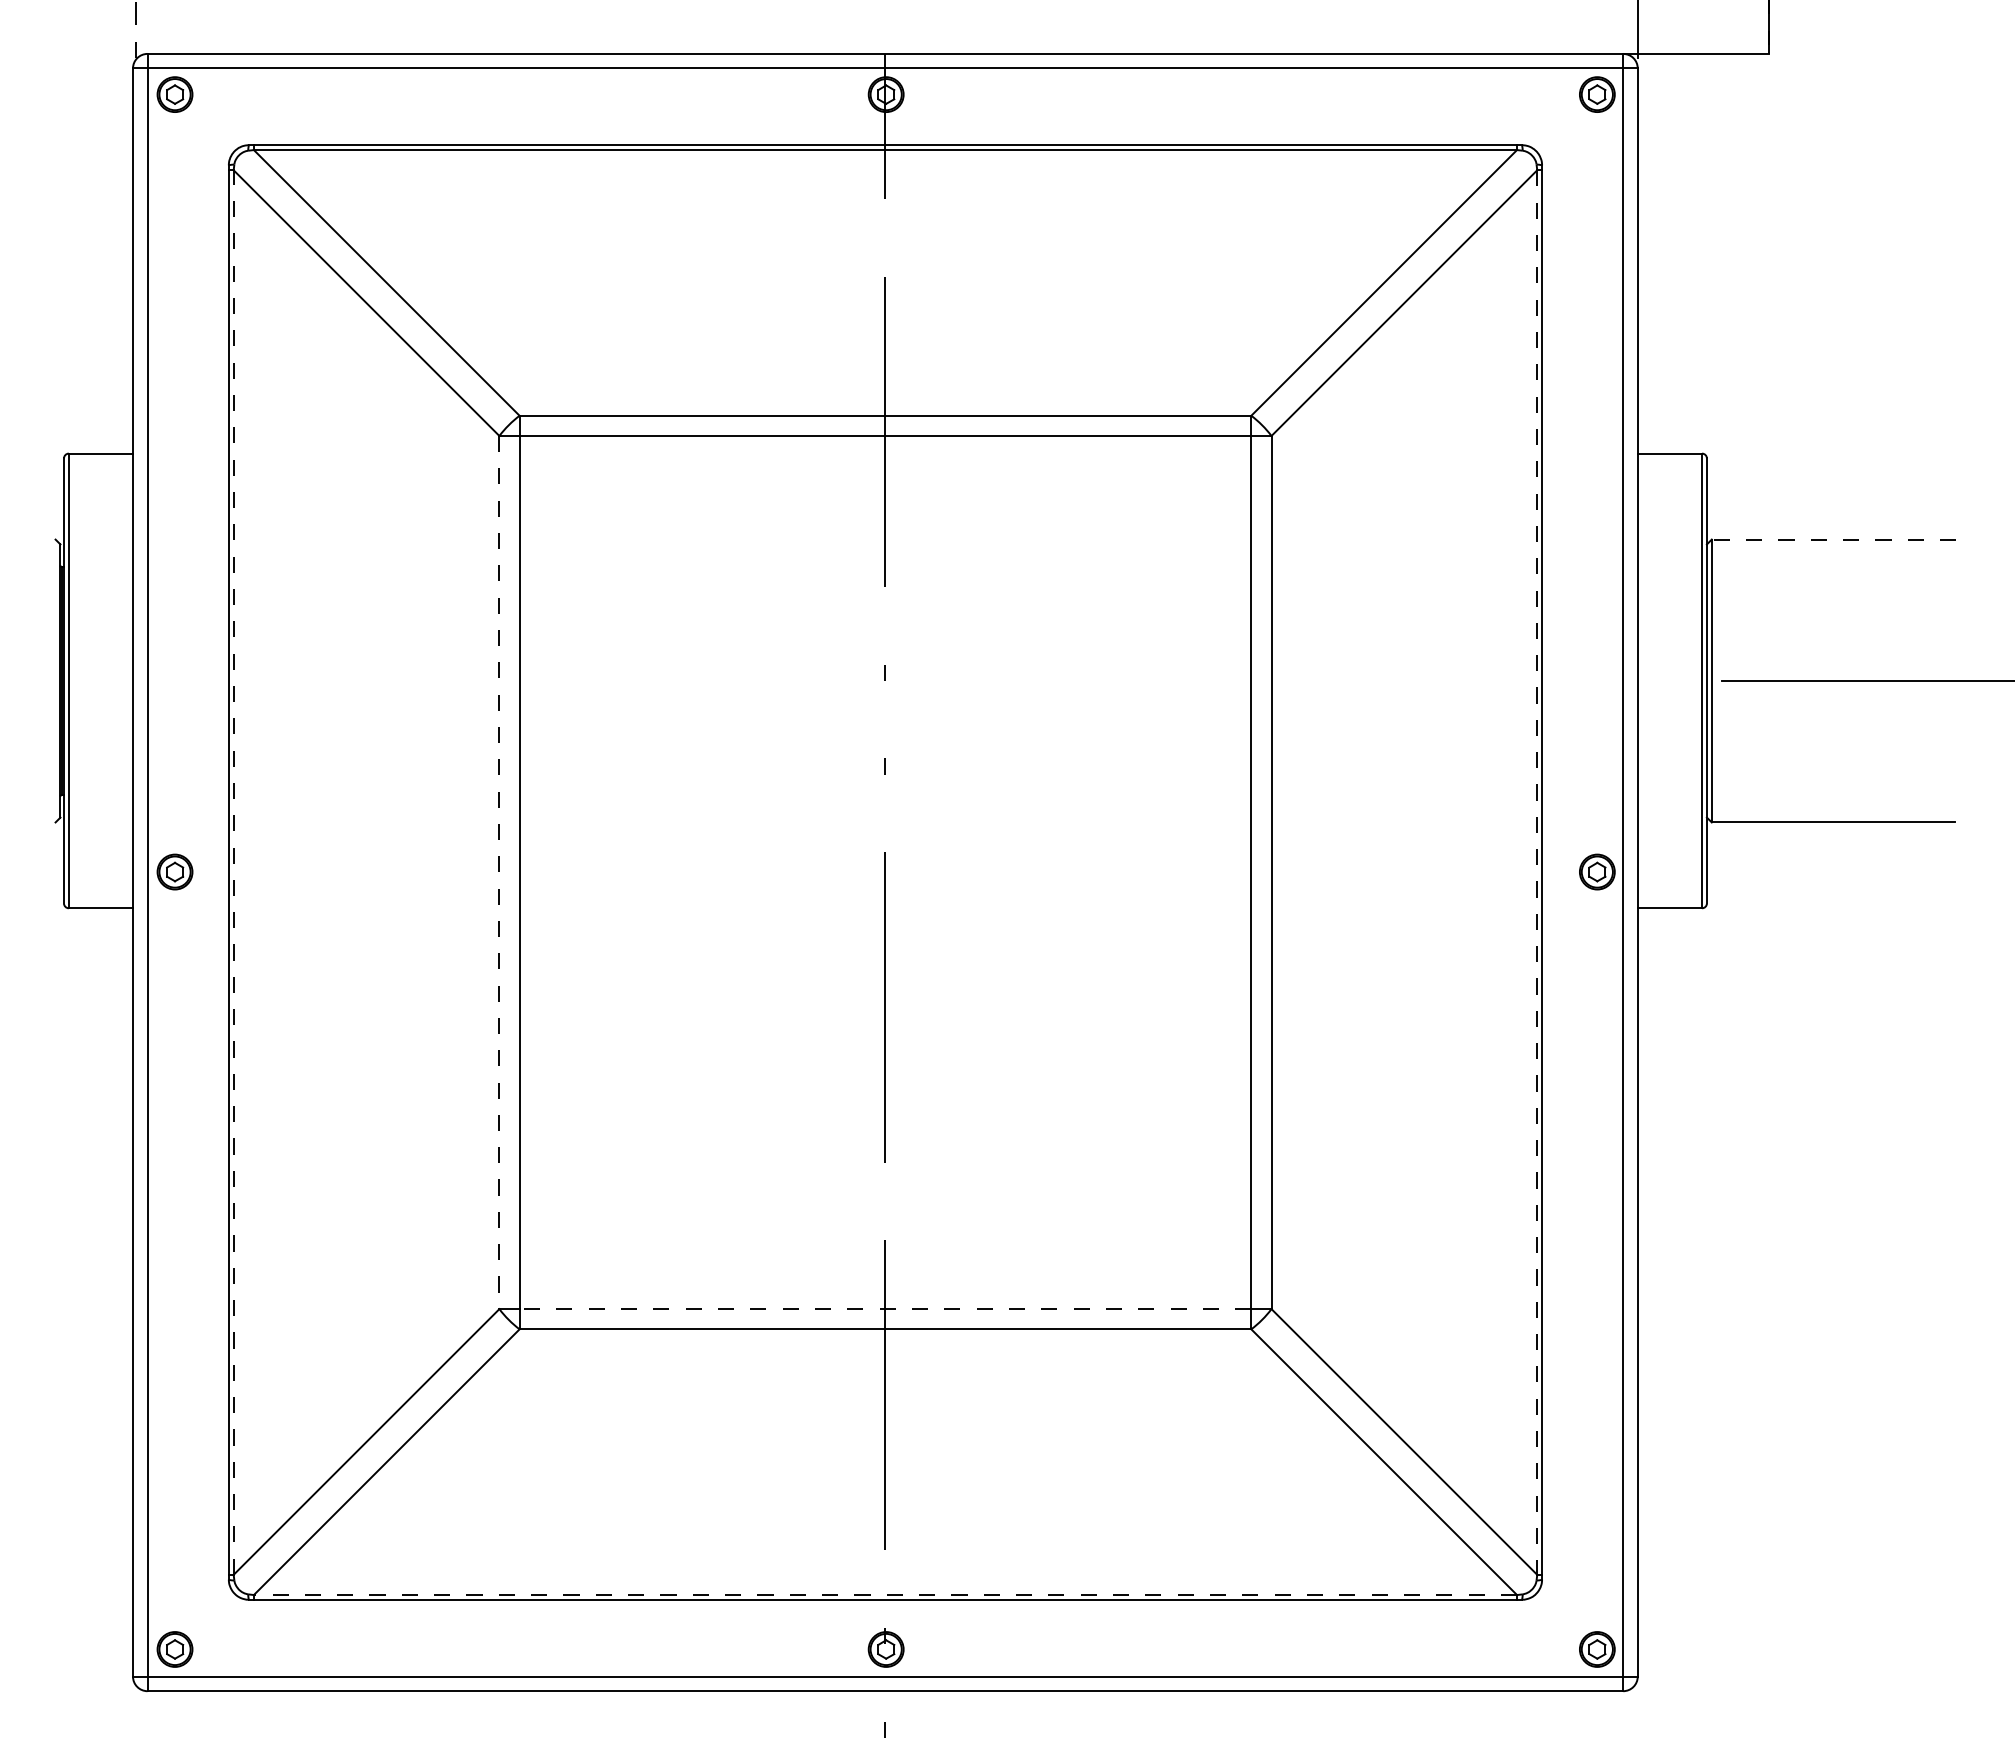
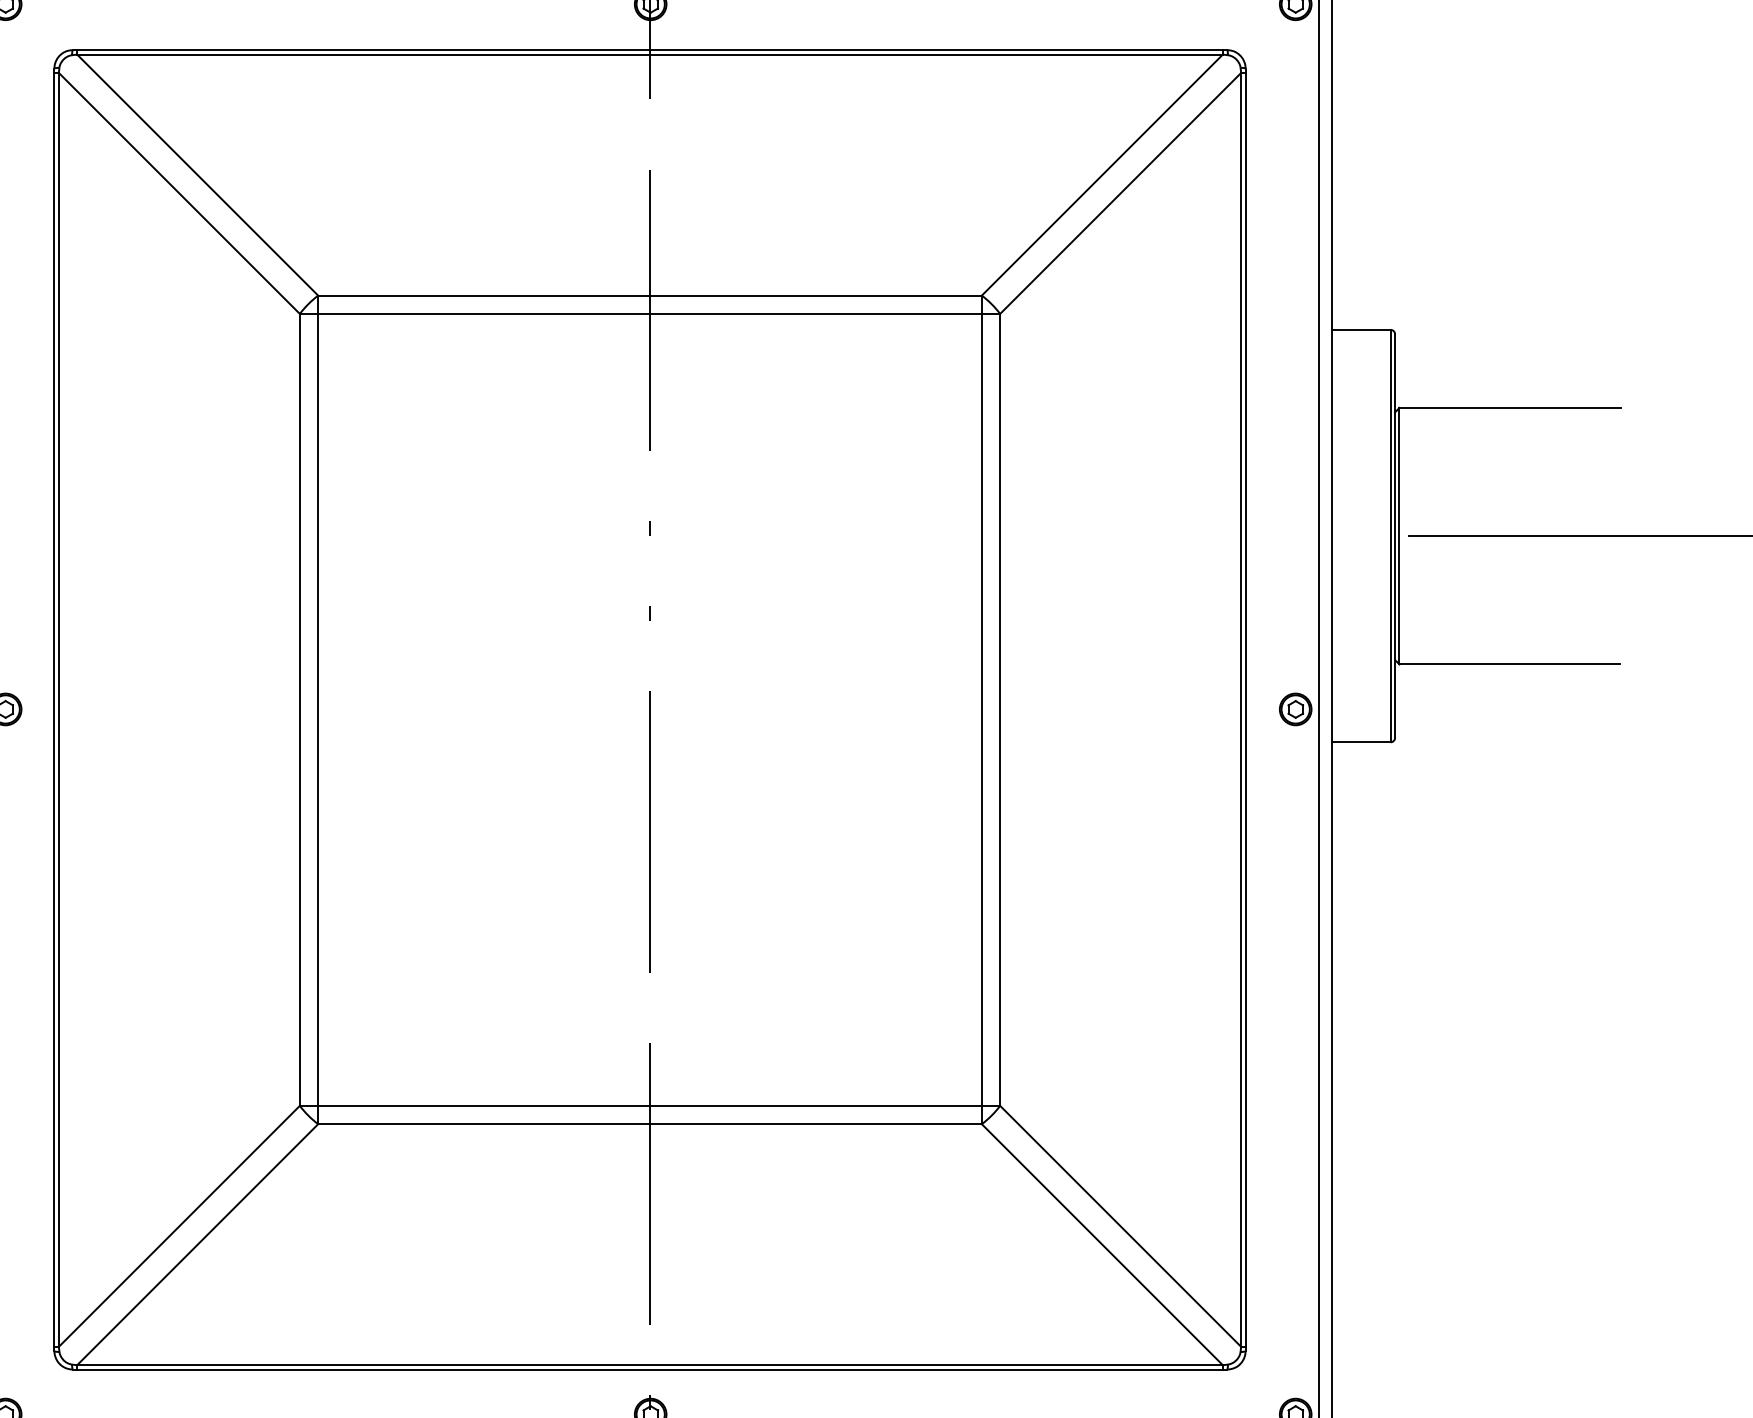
line: (1833, 539) -> (1509, 407), dashed -> solid
line: (233, 872) -> (58, 709), dashed -> solid
line: (499, 872) -> (299, 709), dashed -> solid
line: (1537, 873) -> (1241, 710), dashed -> solid
line: (885, 1309) -> (650, 1106), dashed -> solid
line: (885, 1595) -> (650, 1365), dashed -> solid

